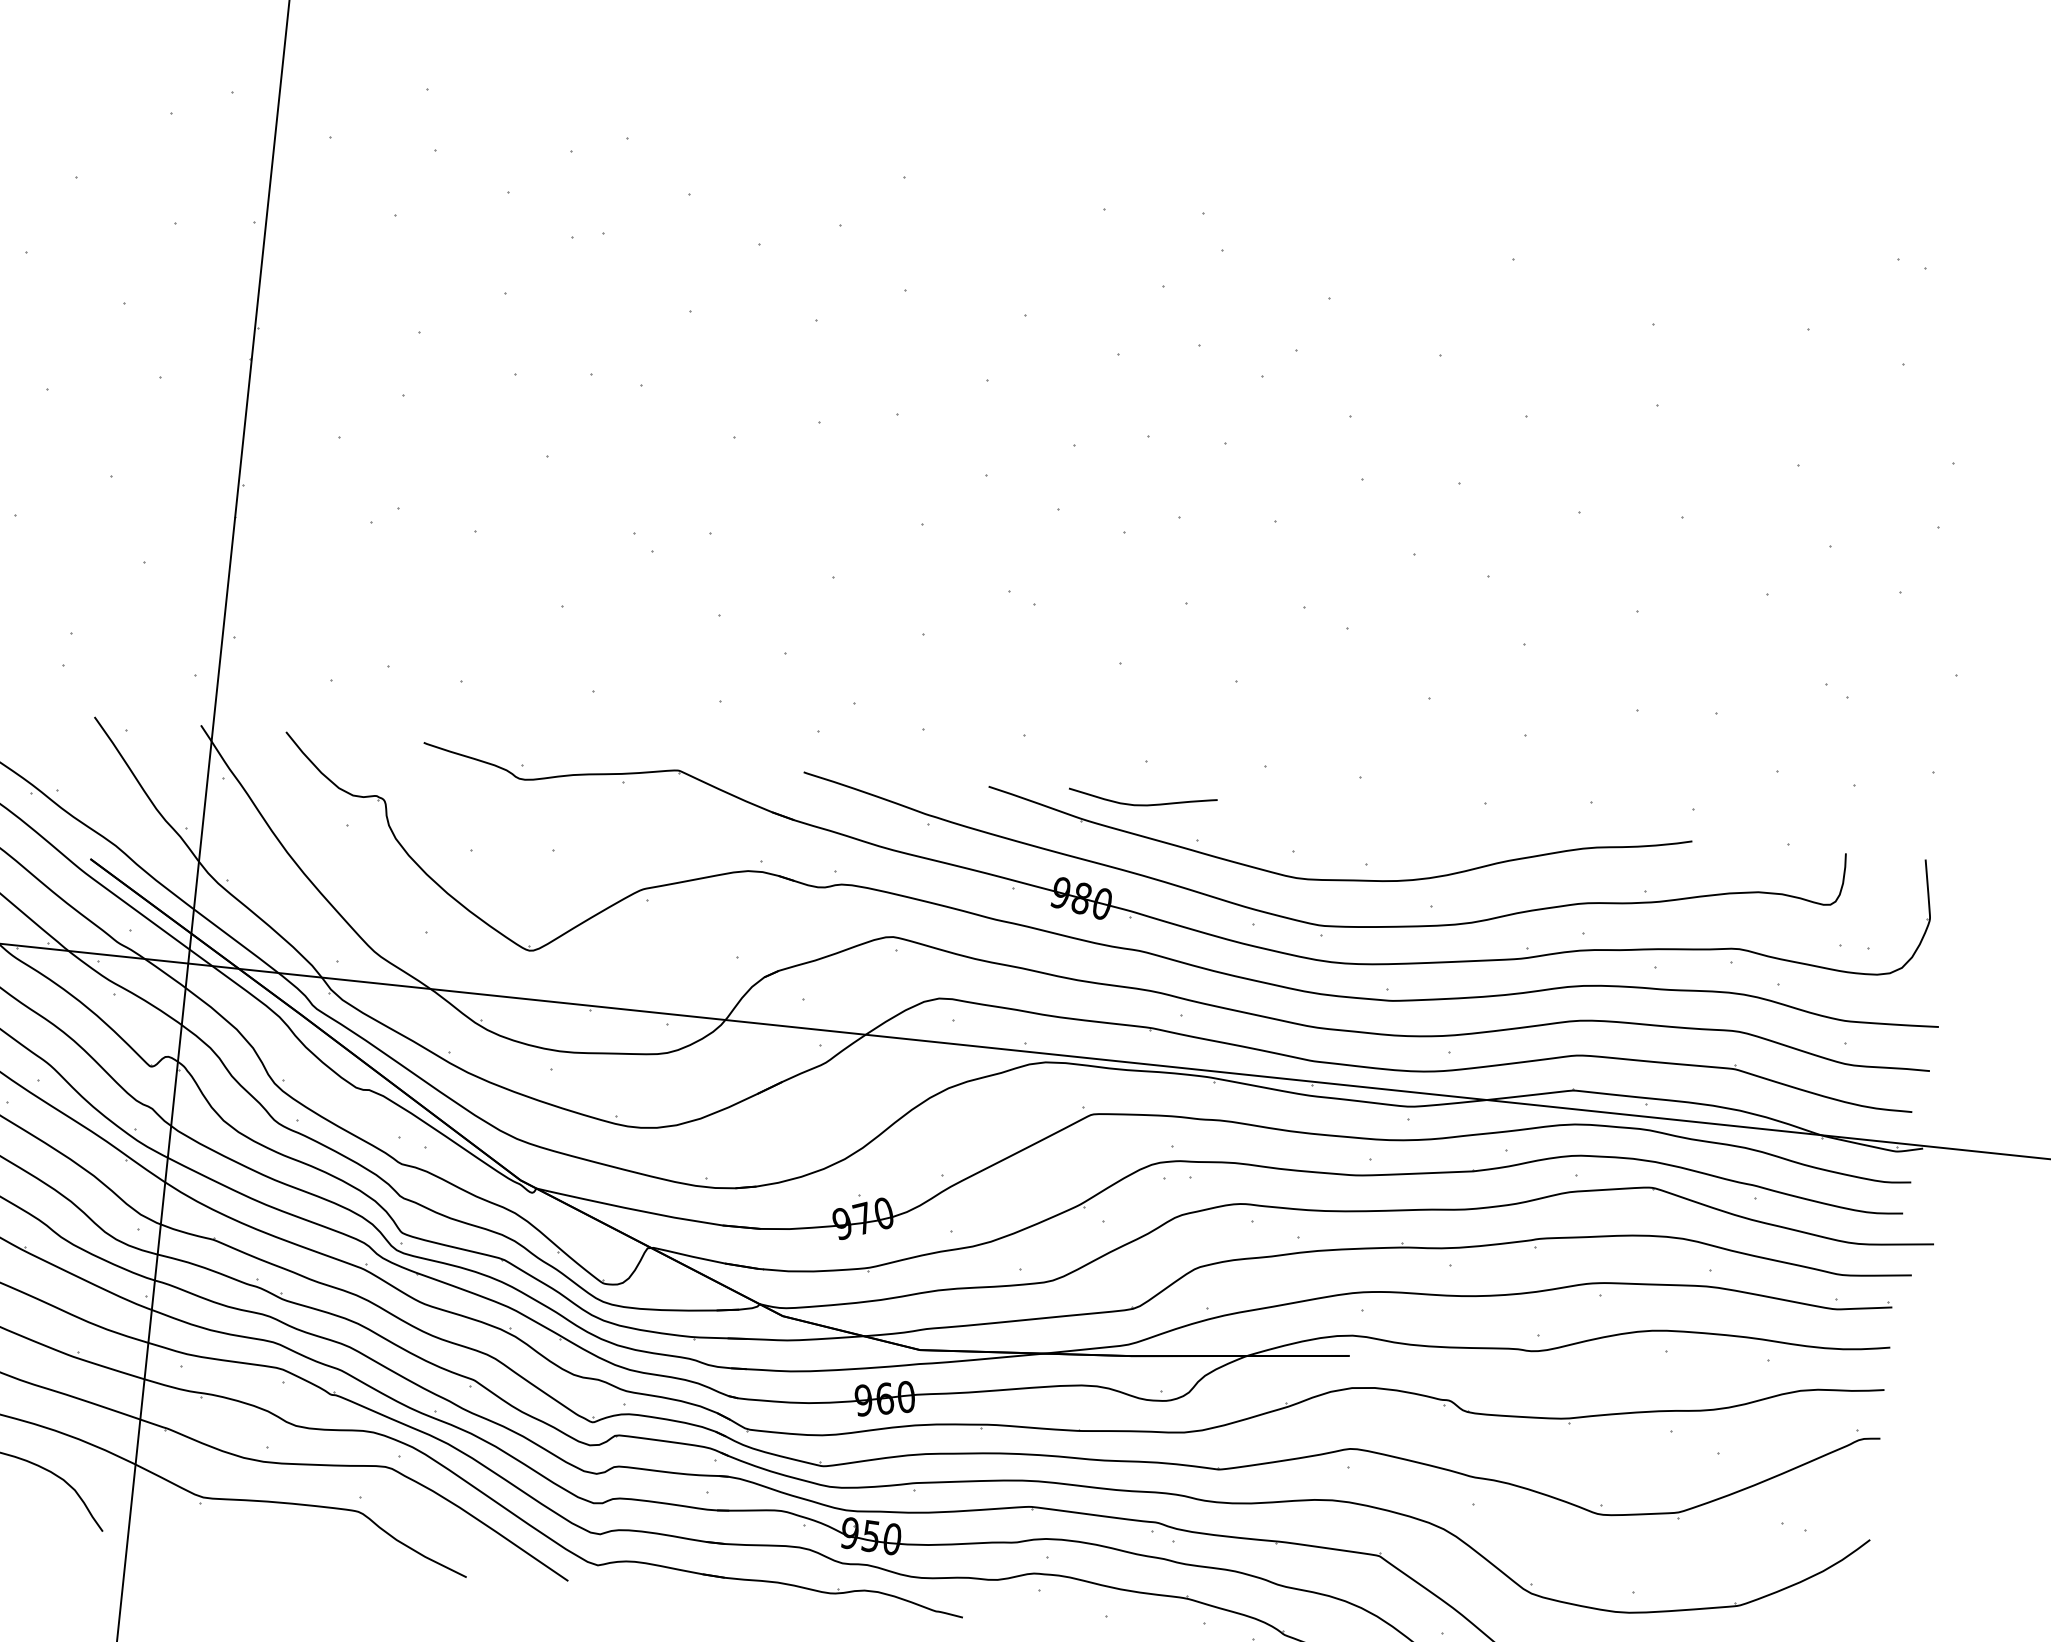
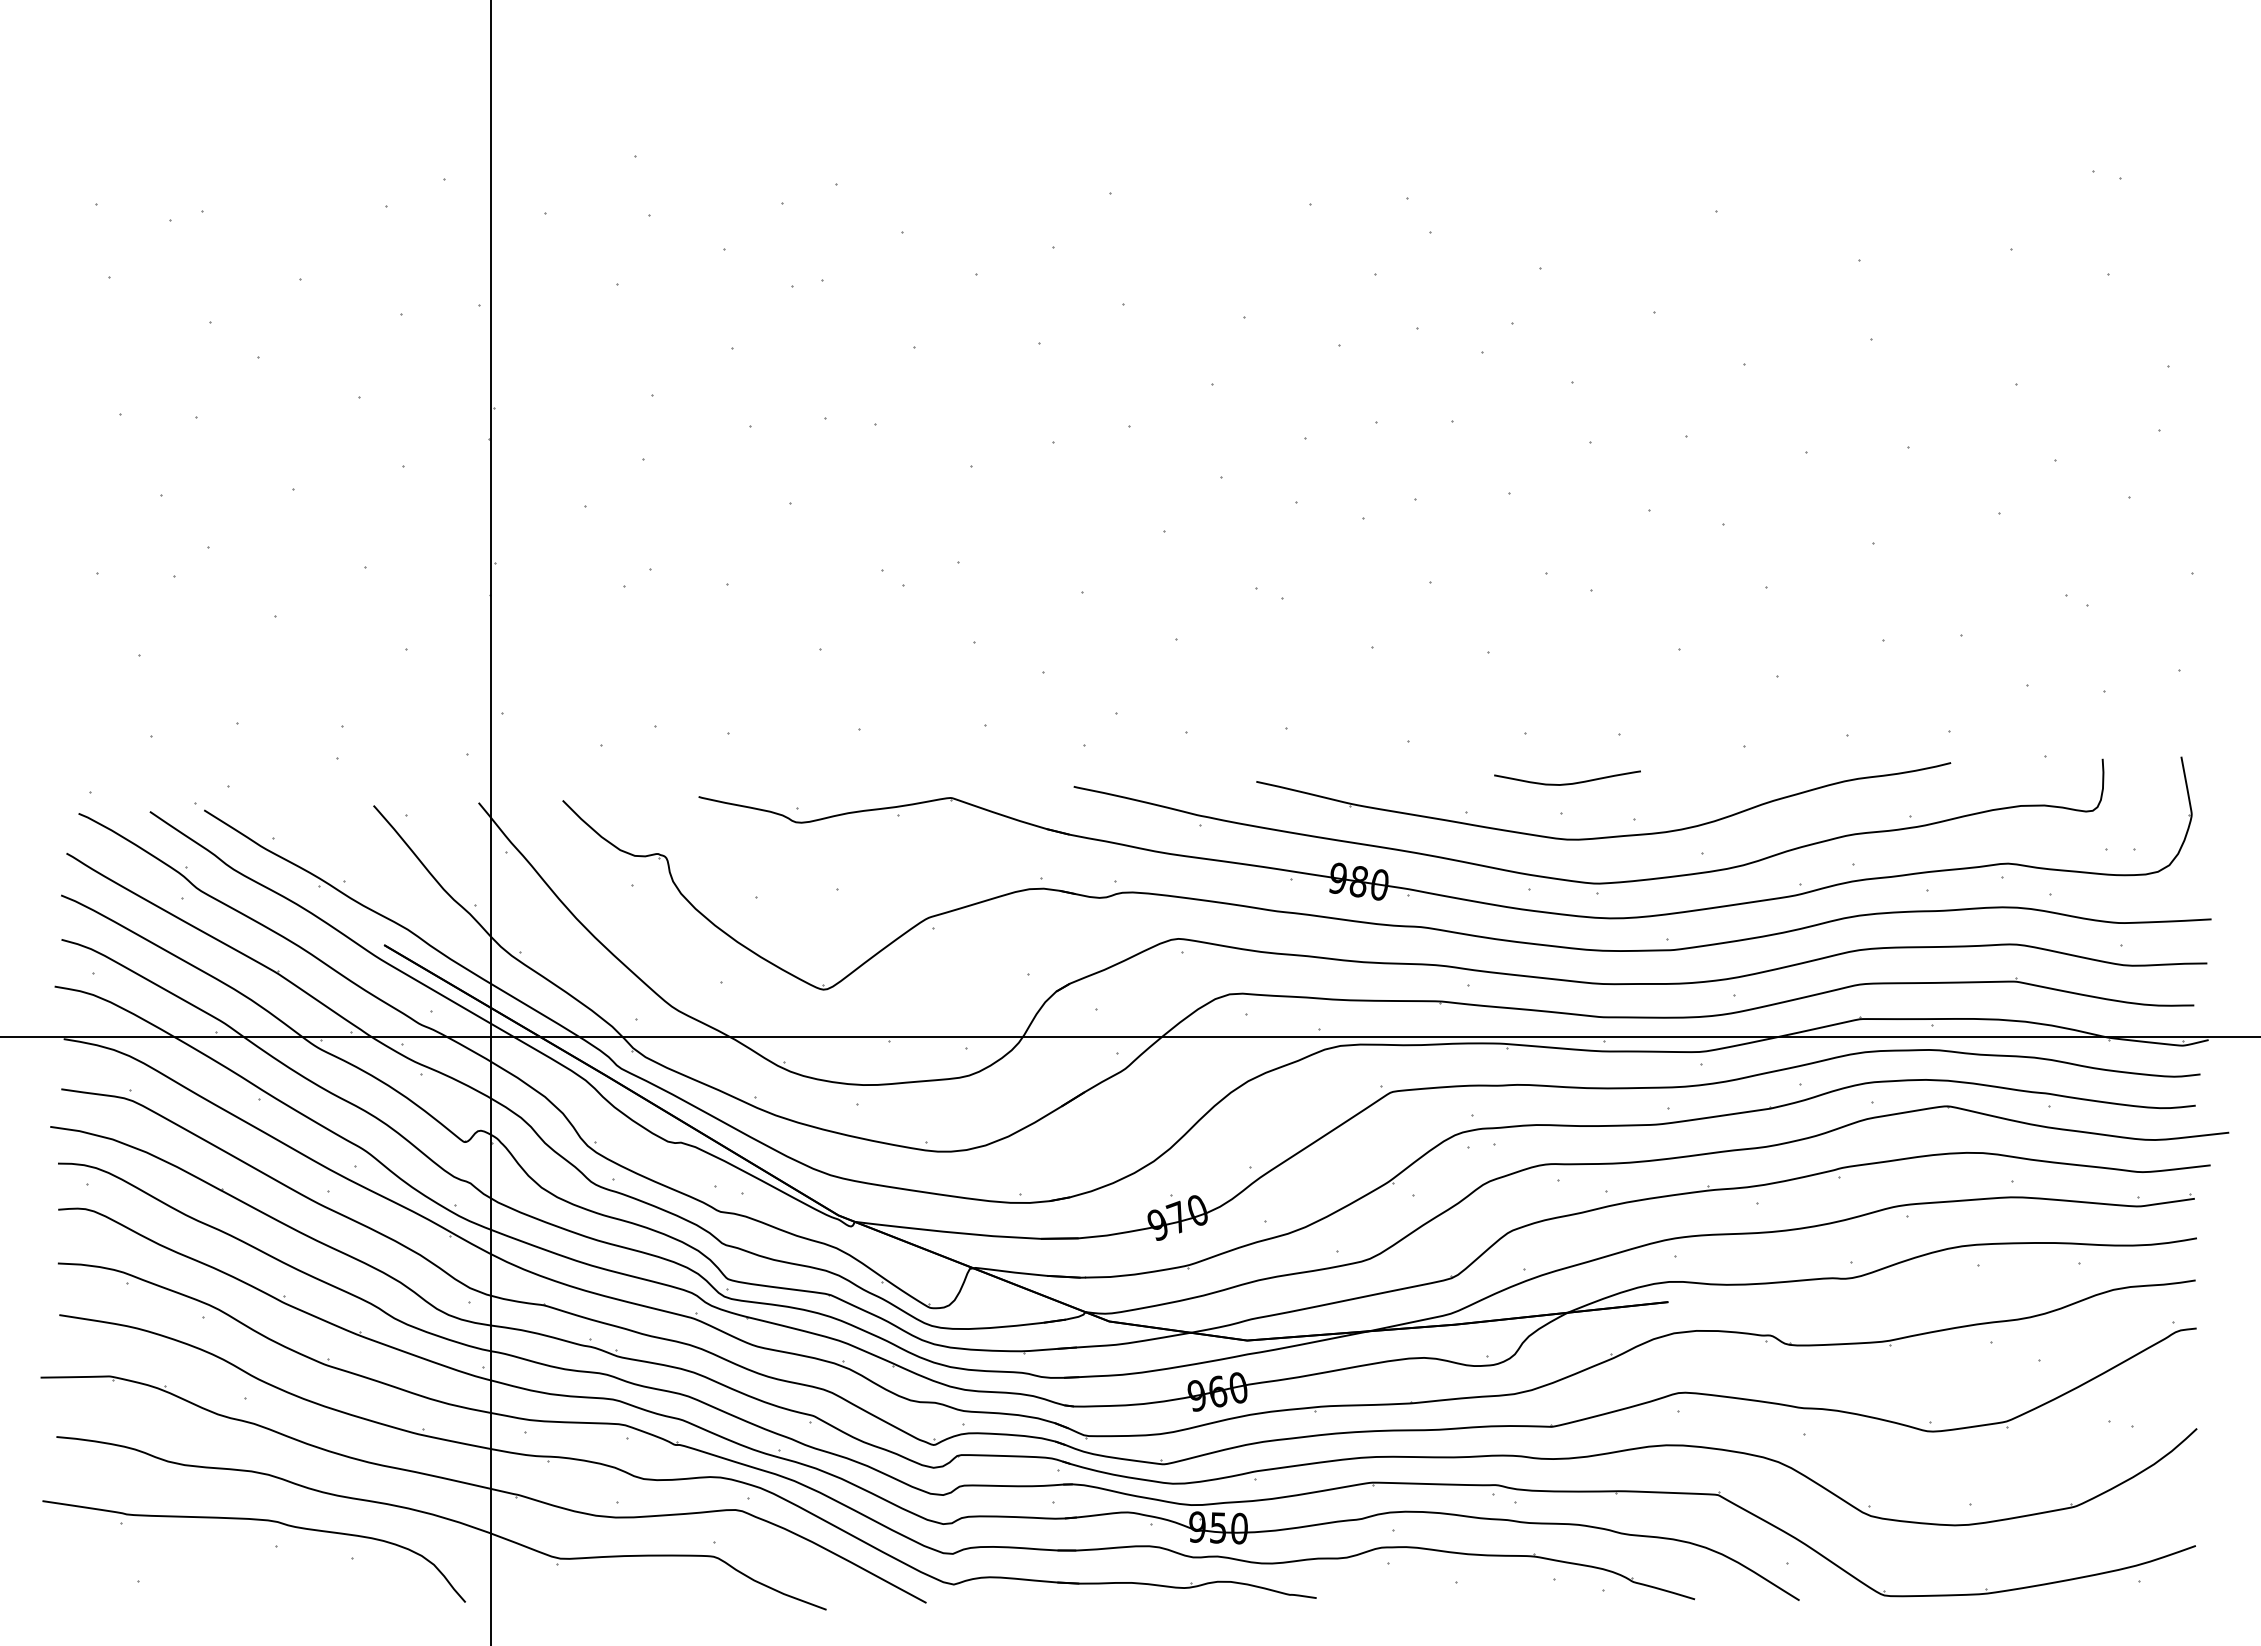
curve: (1142, 804) -> (1567, 783), moved

